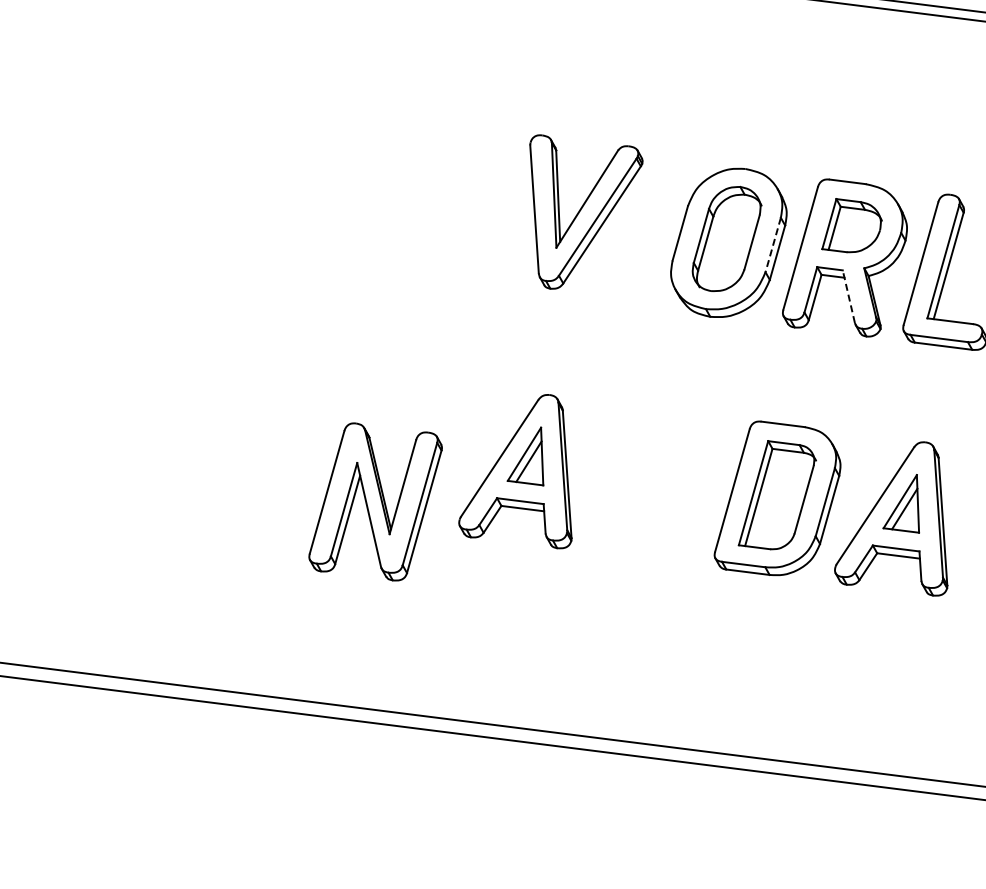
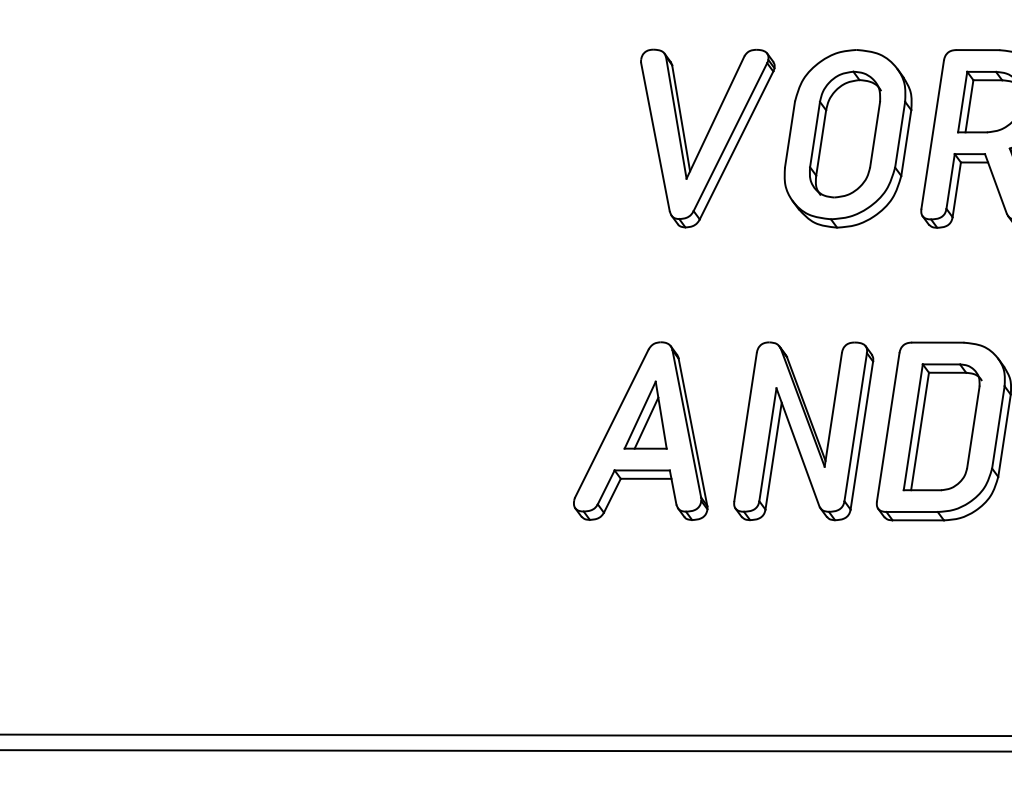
part: (586, 211) -> (716, 132), moved
line: (773, 245) -> (900, 135), dashed -> solid
line: (848, 296) -> (995, 183), dashed -> solid
part: (375, 501) -> (803, 430), moved

